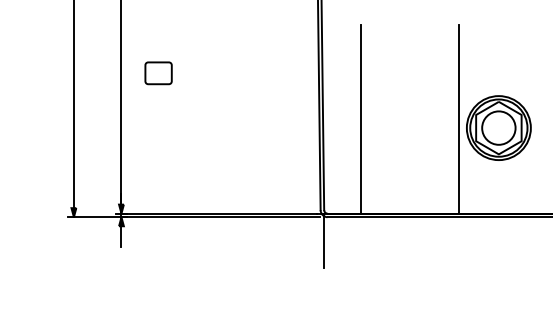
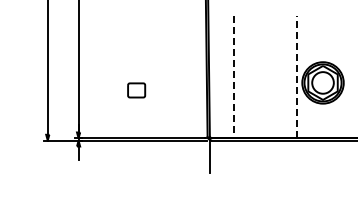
part: (158, 73) -> (136, 90), moved
line: (459, 118) -> (297, 76), solid -> dashed
line: (360, 119) -> (233, 77), solid -> dashed

